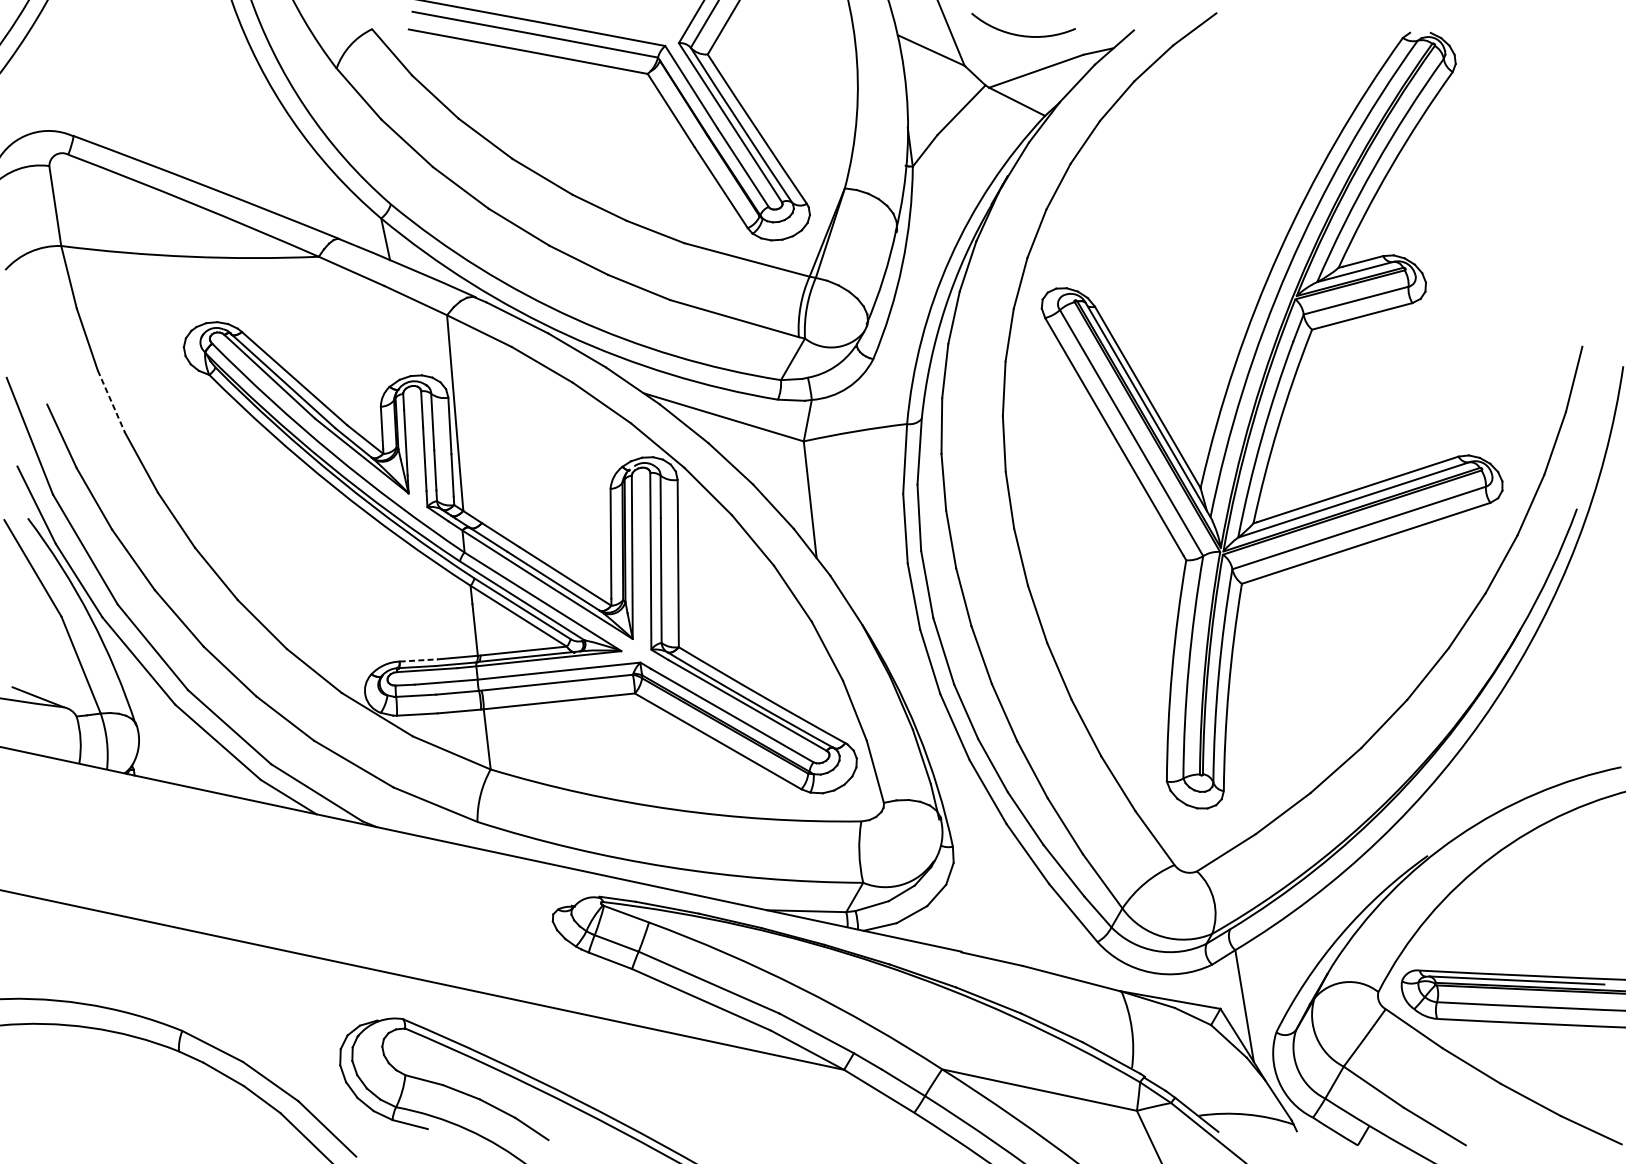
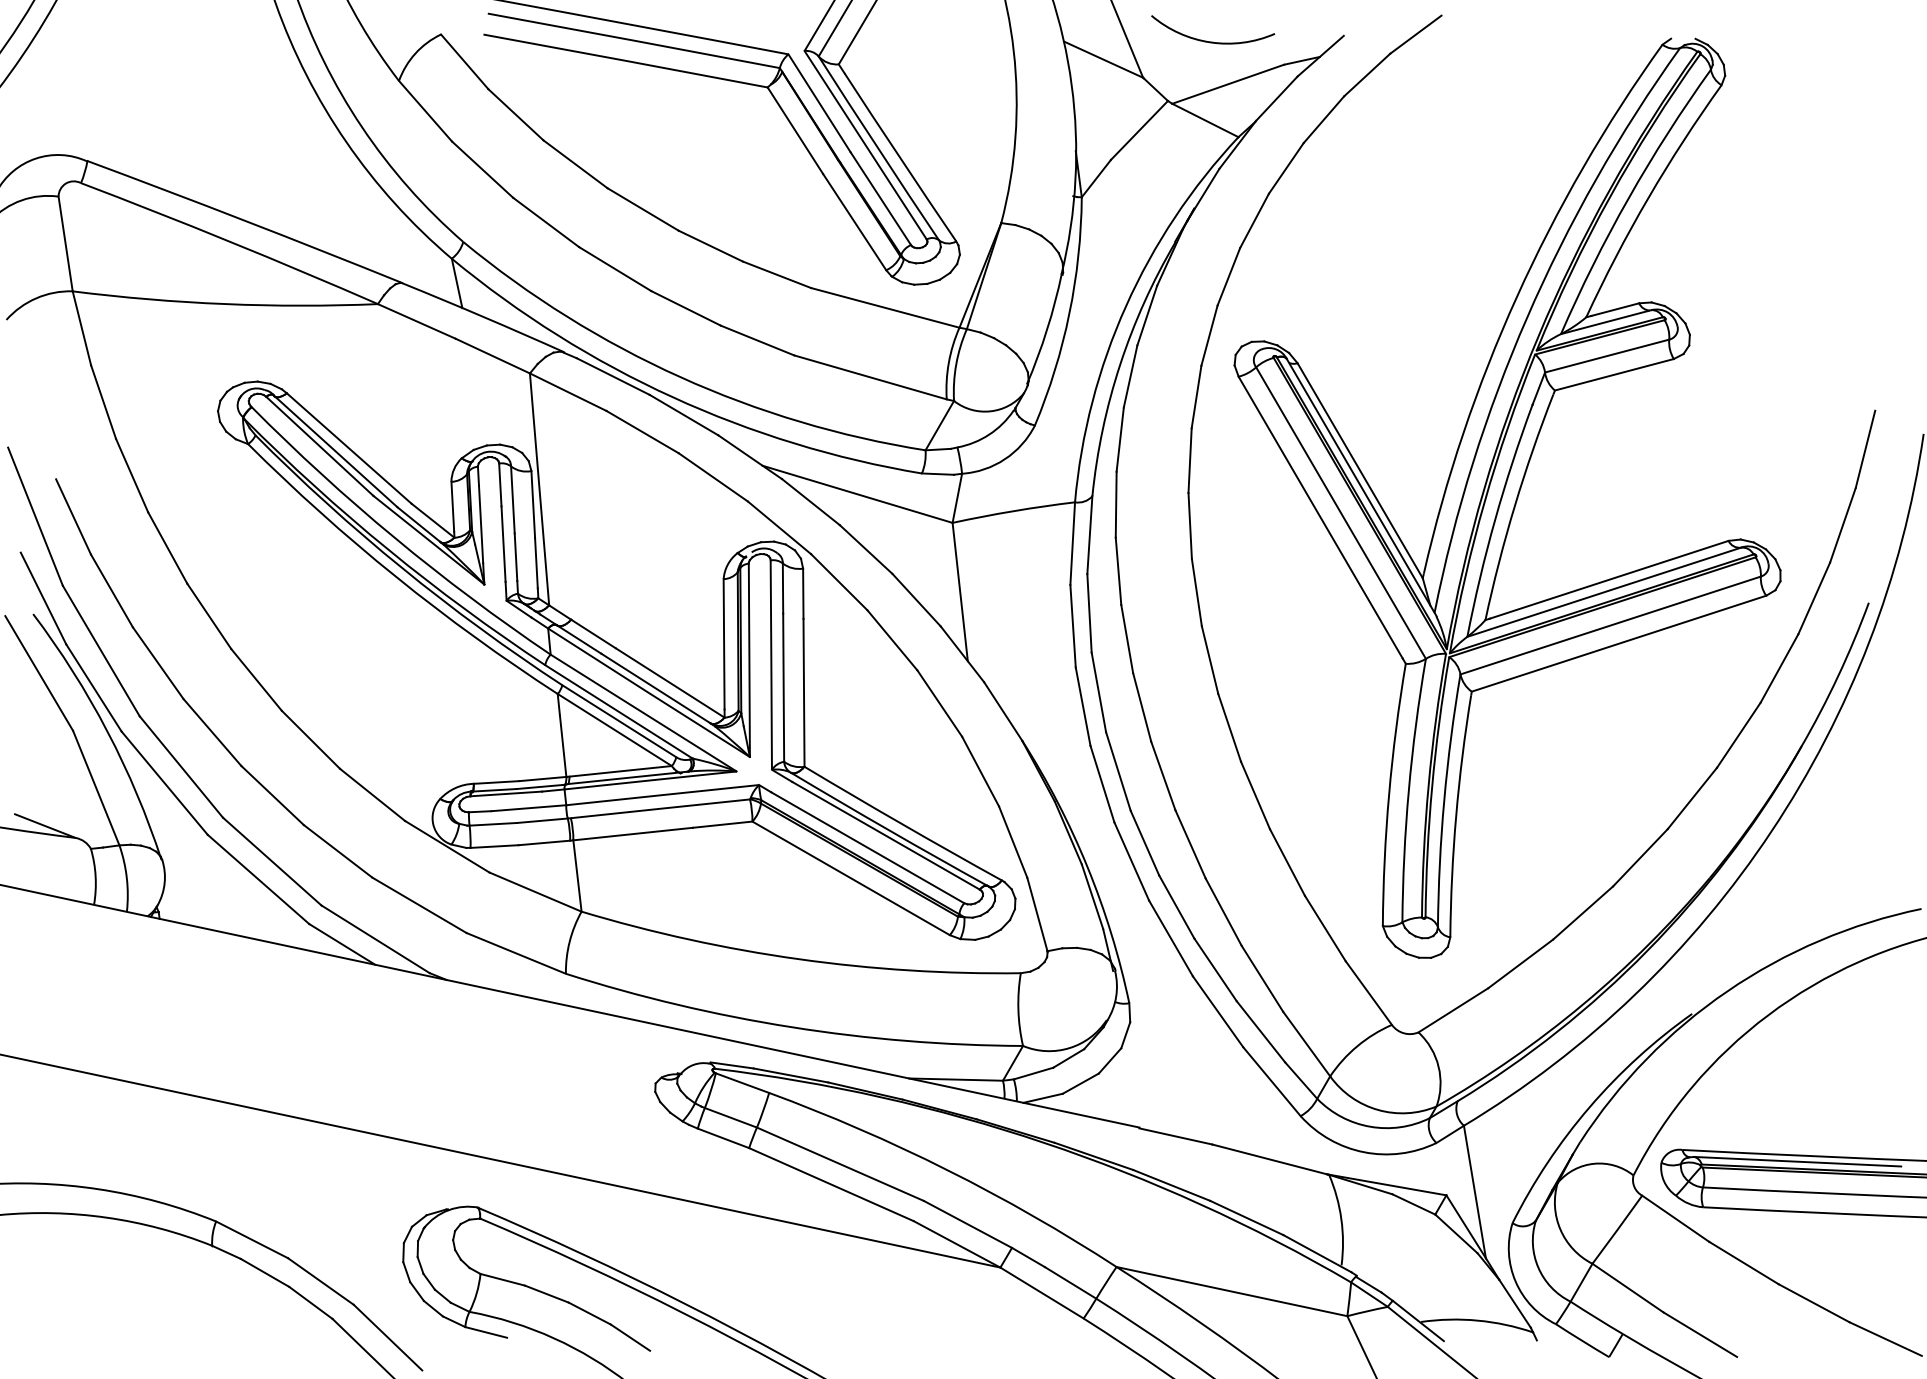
line: (111, 402) -> (132, 476), dashed -> solid
line: (418, 660) -> (496, 782), dashed -> solid

